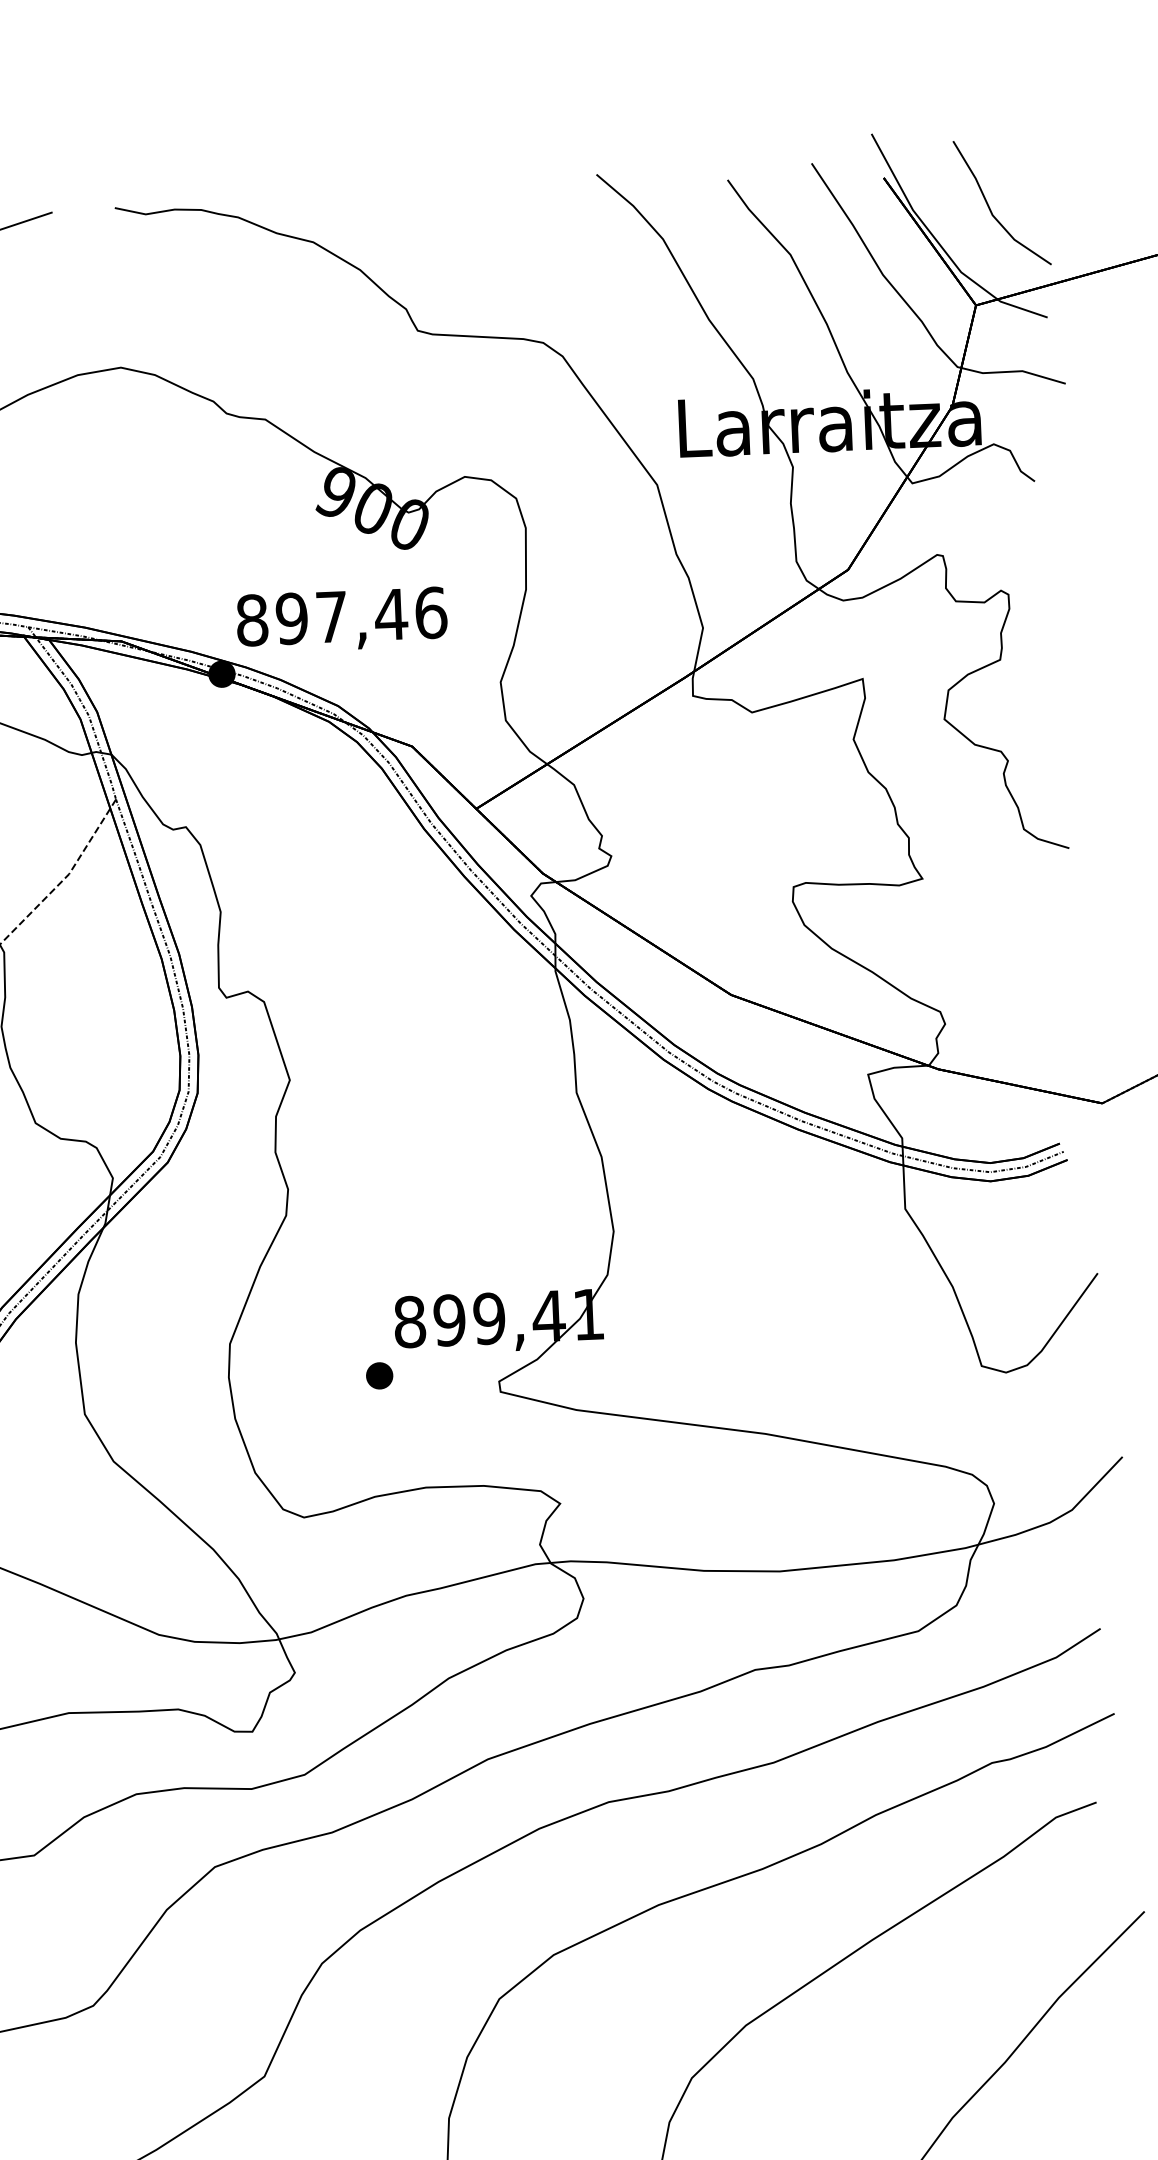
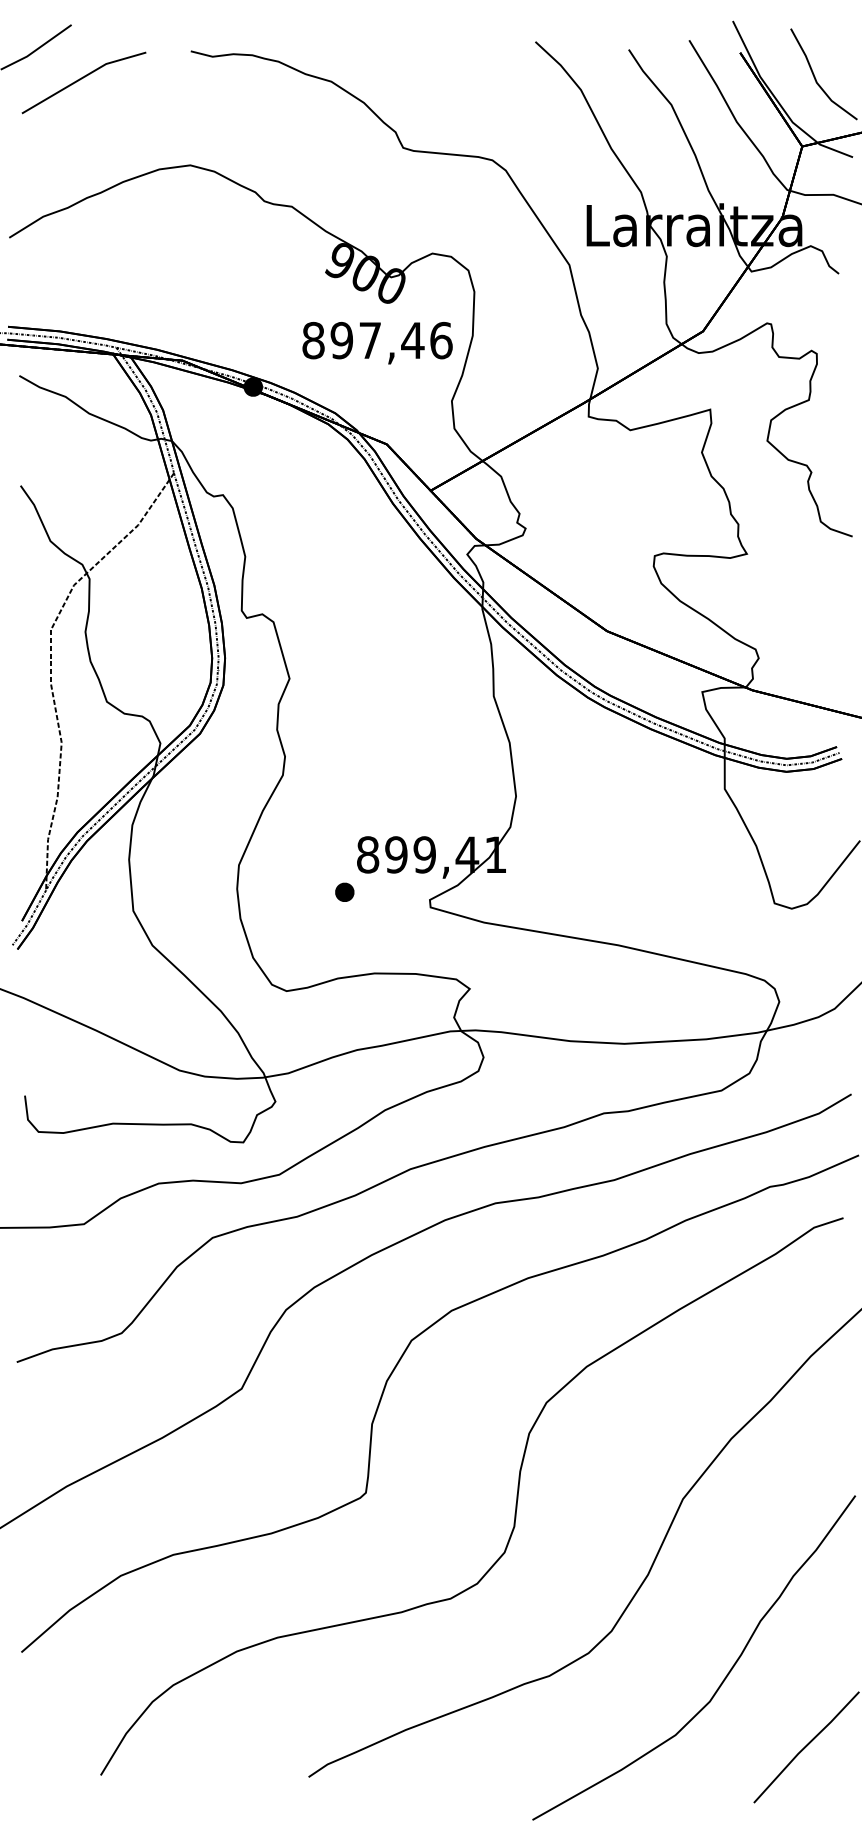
text: (341, 620) -> (377, 343), moved

